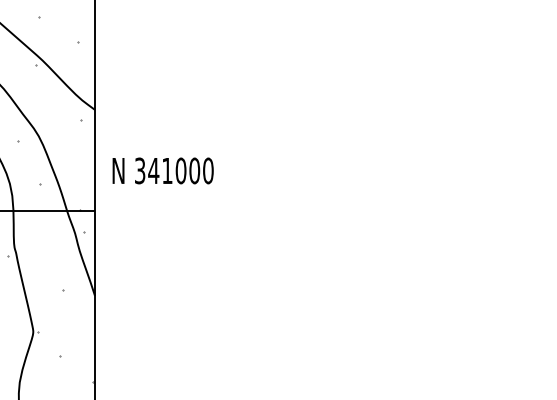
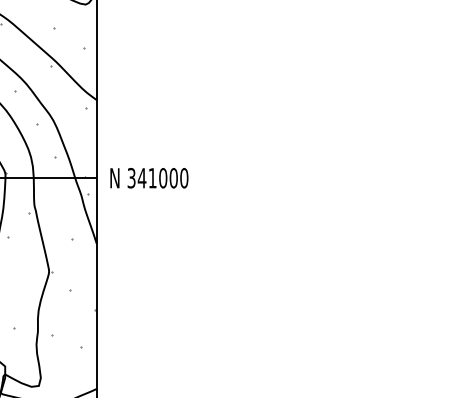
text: (163, 171) -> (149, 178), moved

